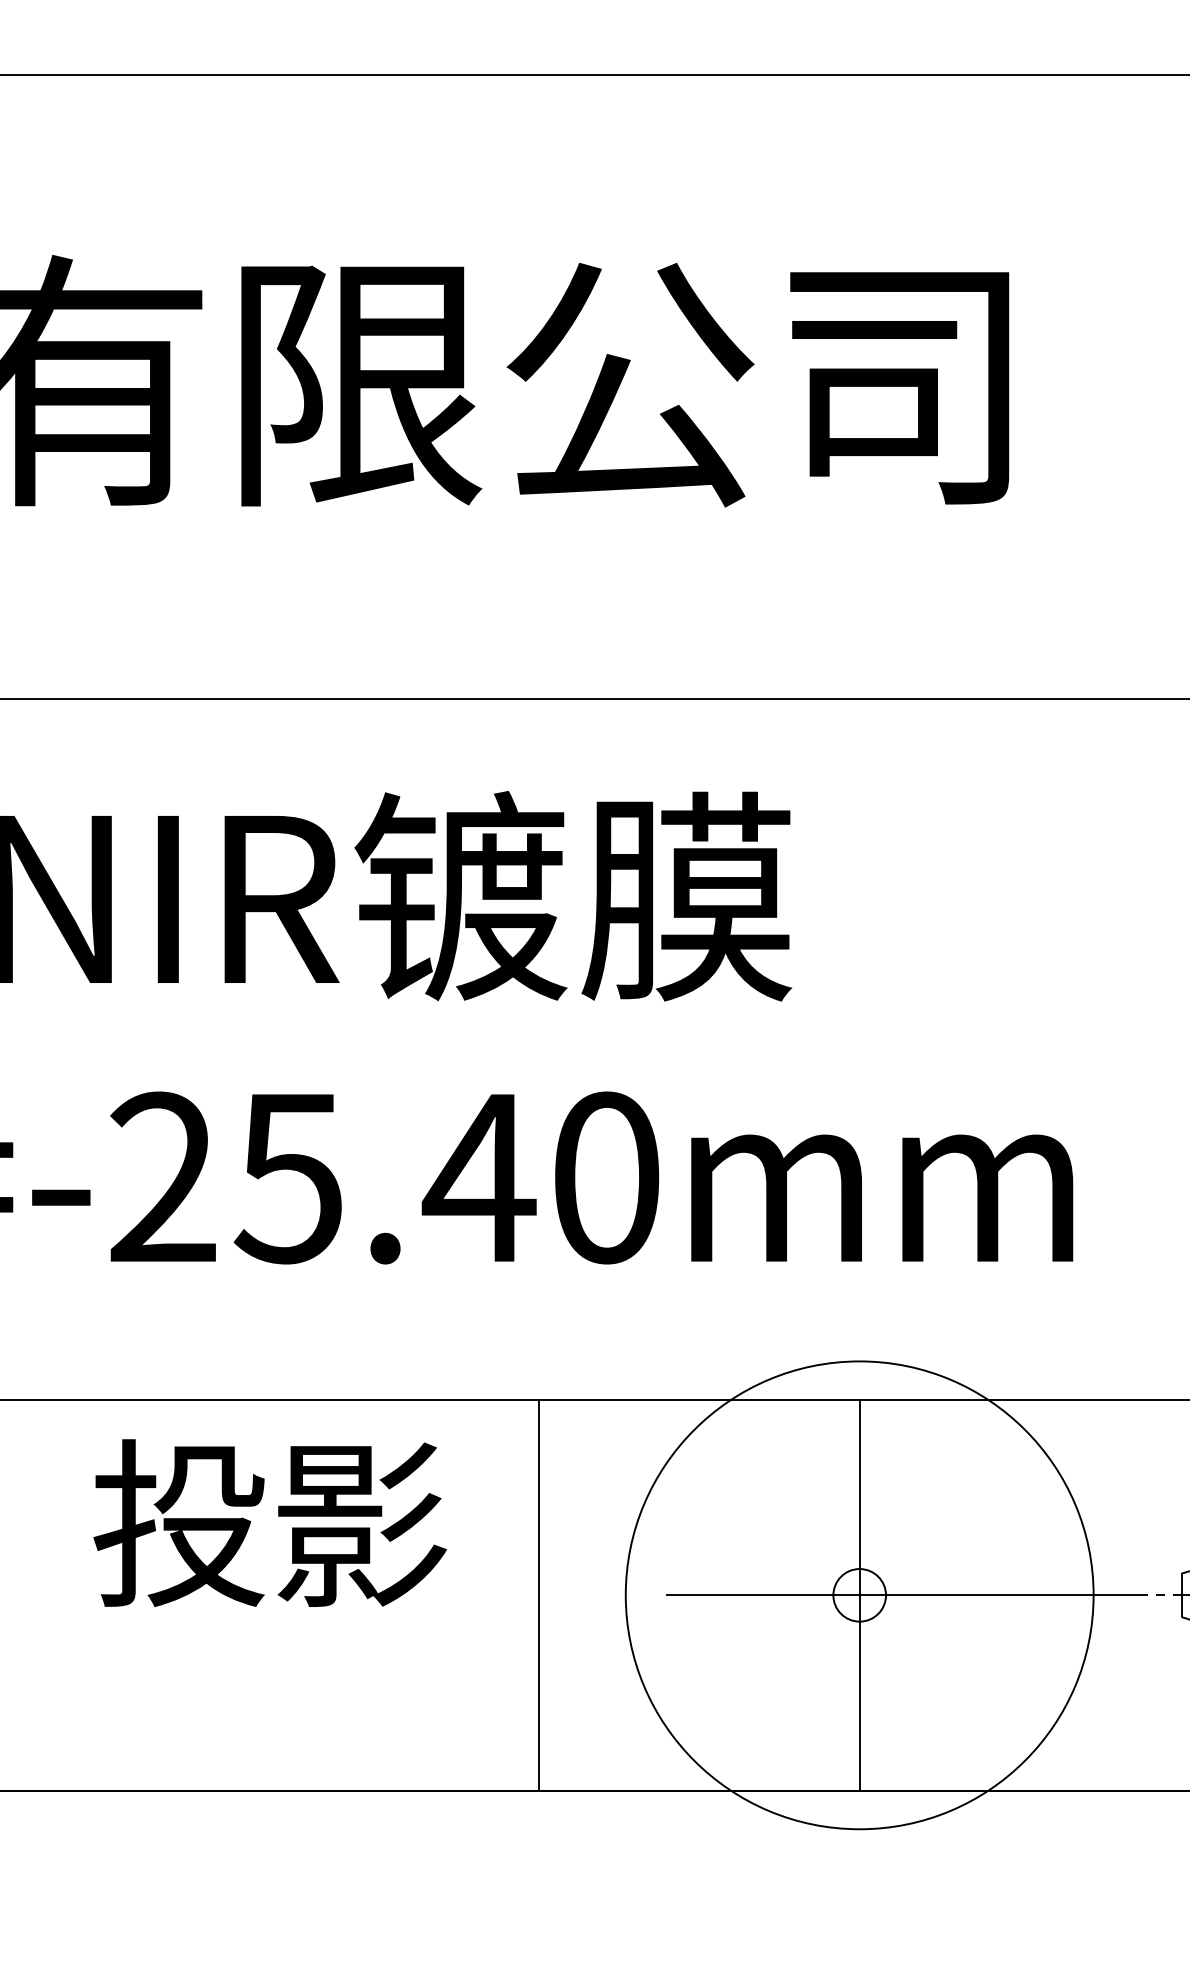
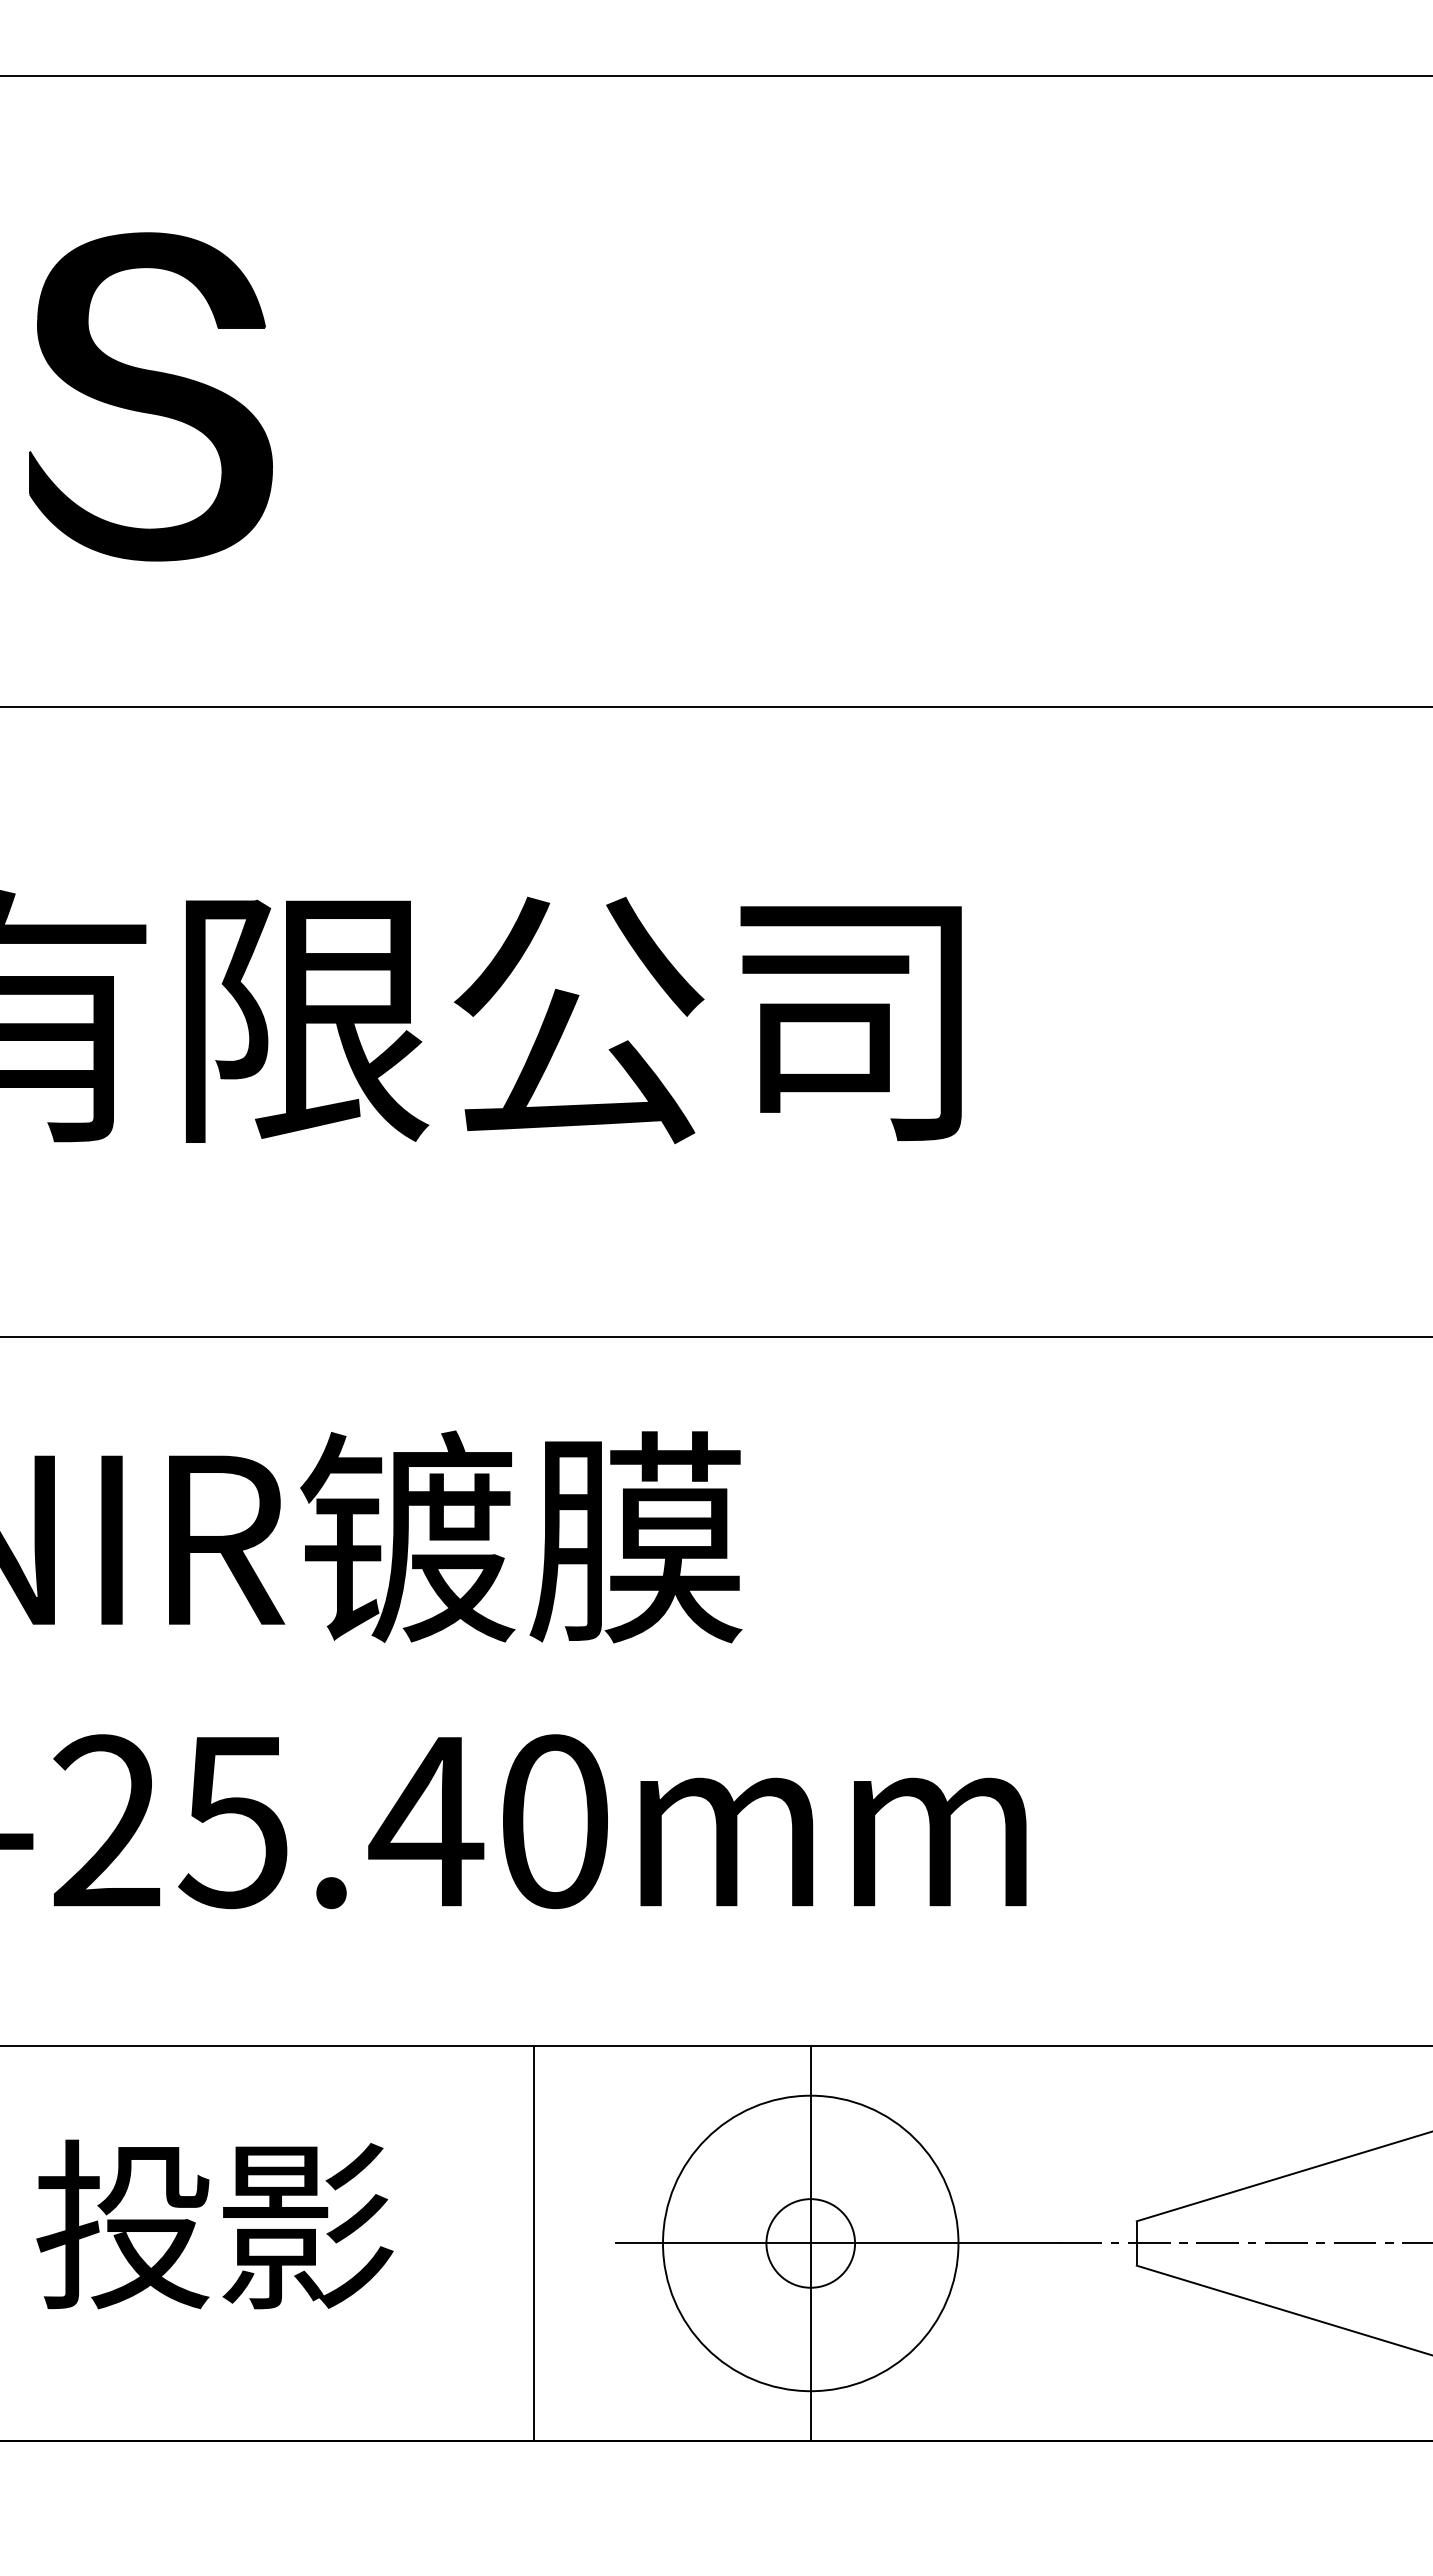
text: (269, 1523) -> (214, 2224), moved
line: (539, 1595) -> (534, 2243), moved
circle: (859, 1595) -> (810, 2243), size x0.62
circle: (859, 1595) -> (810, 2243), size x1.67

